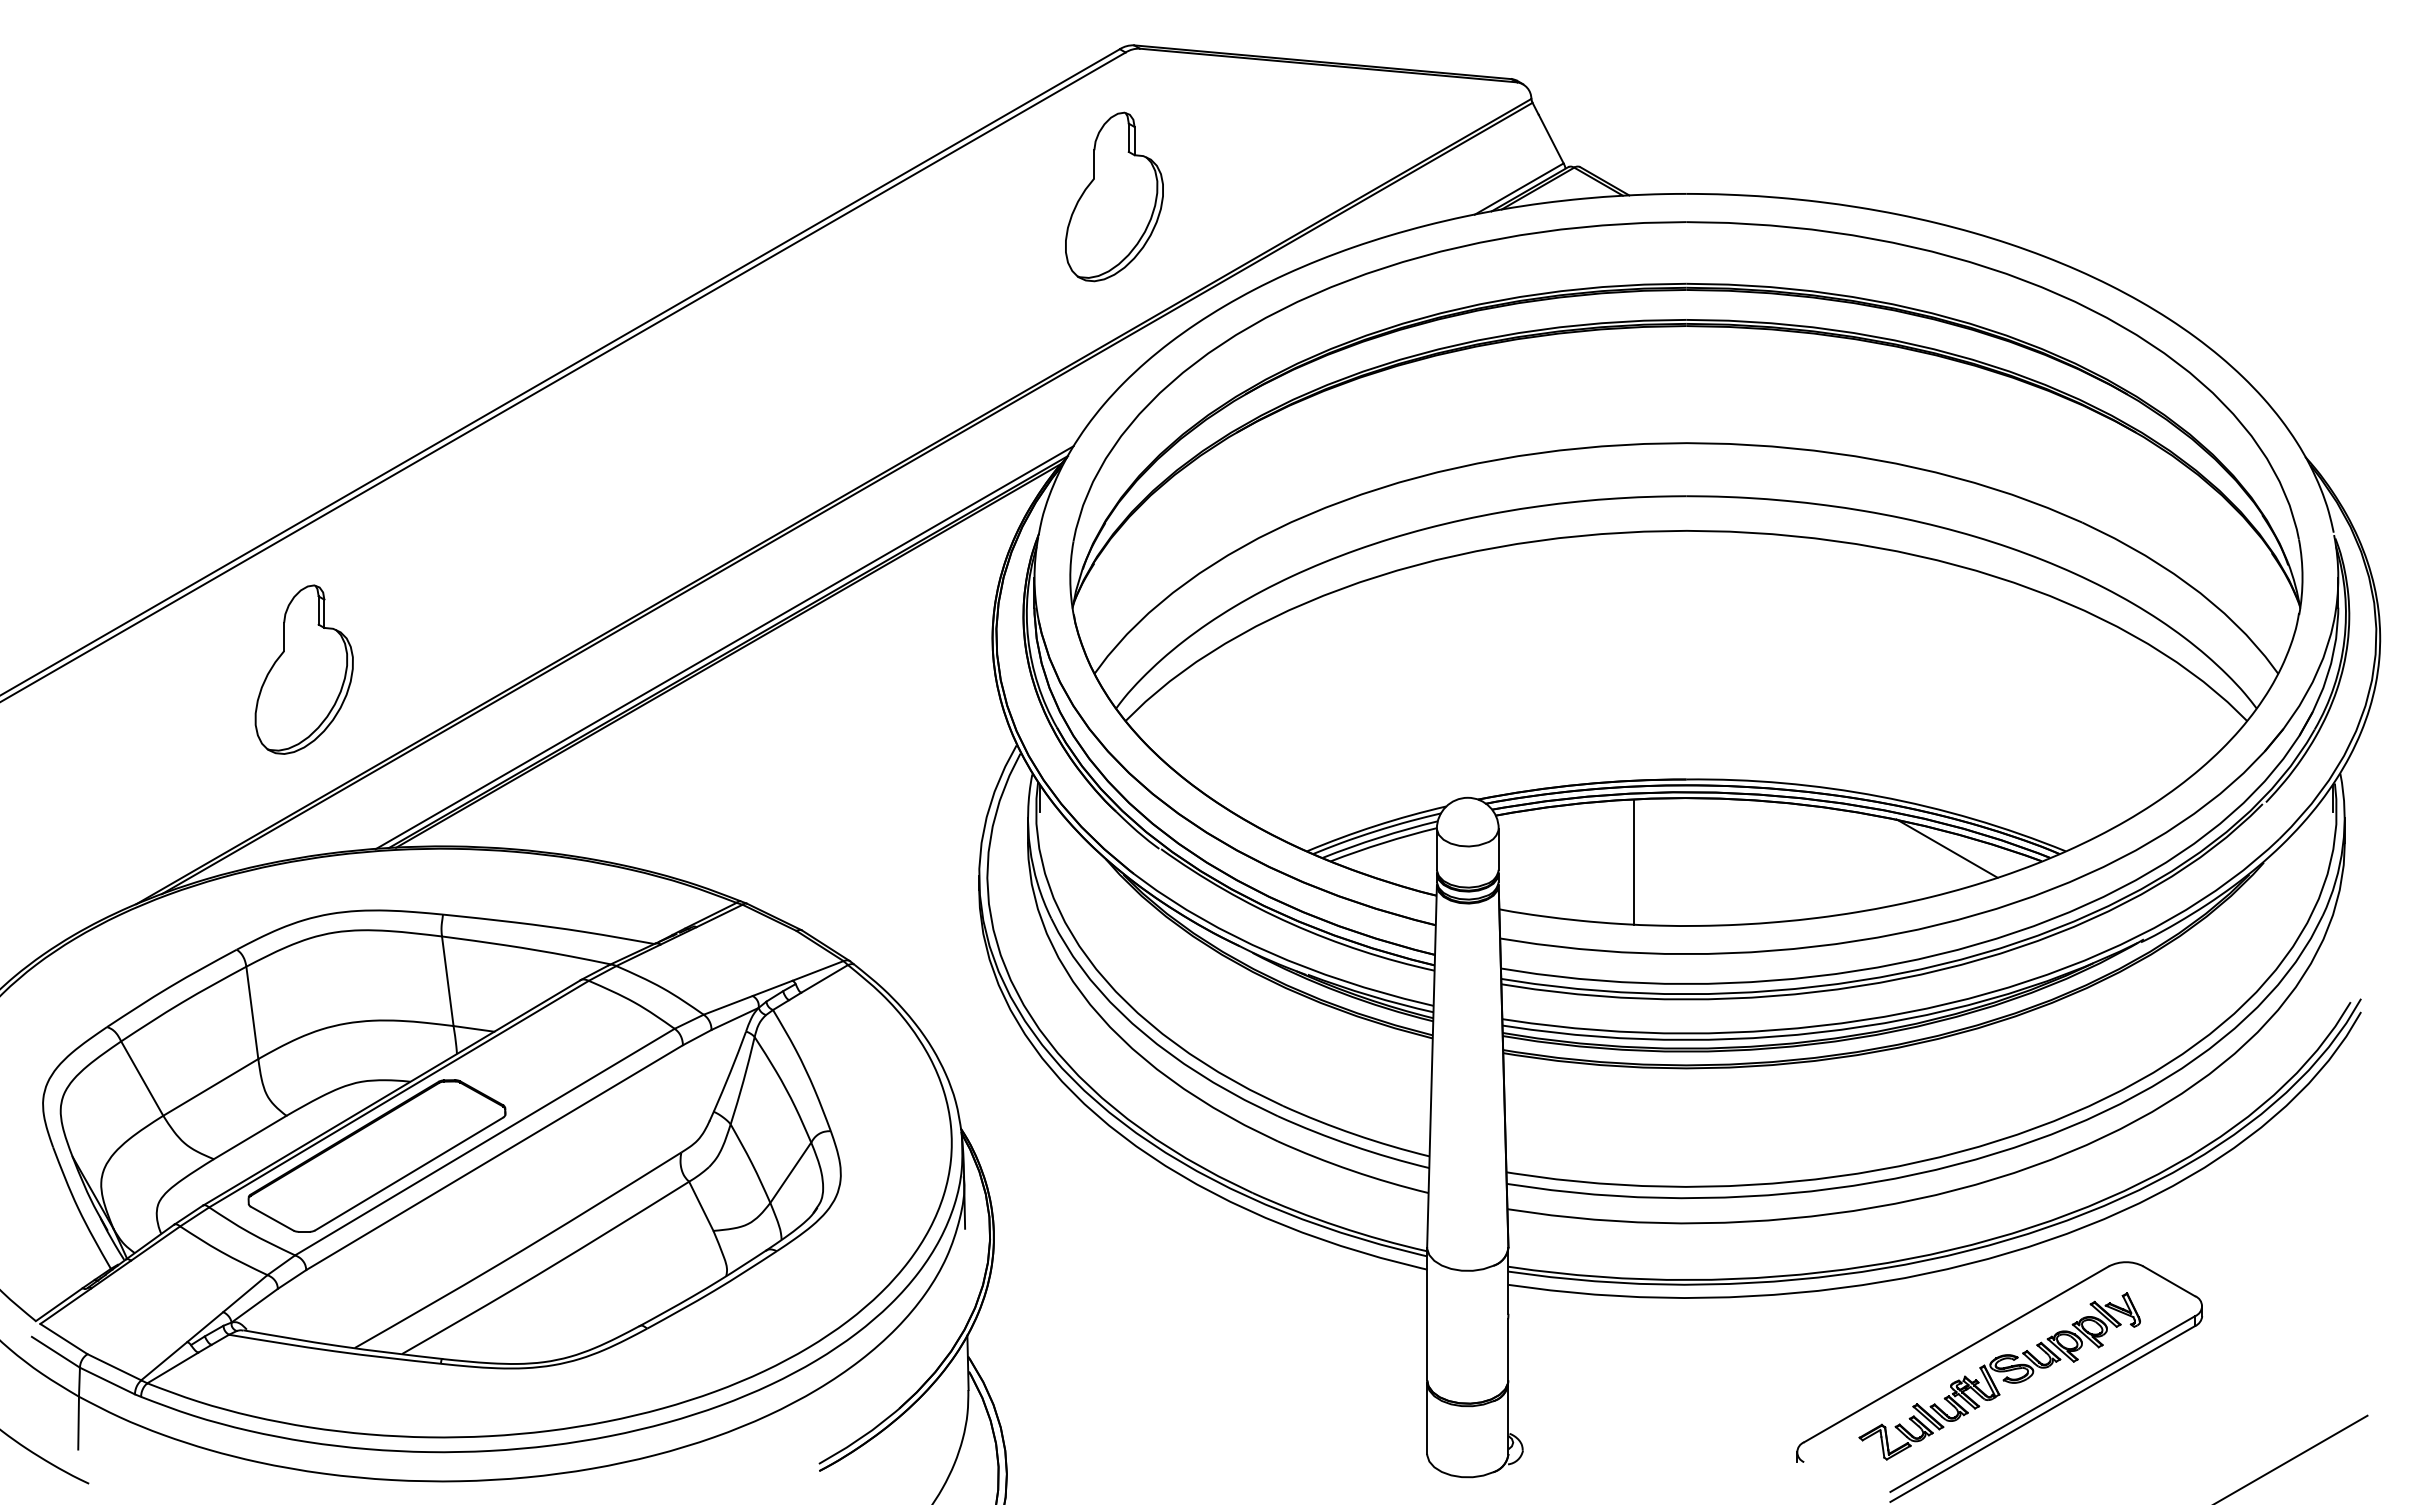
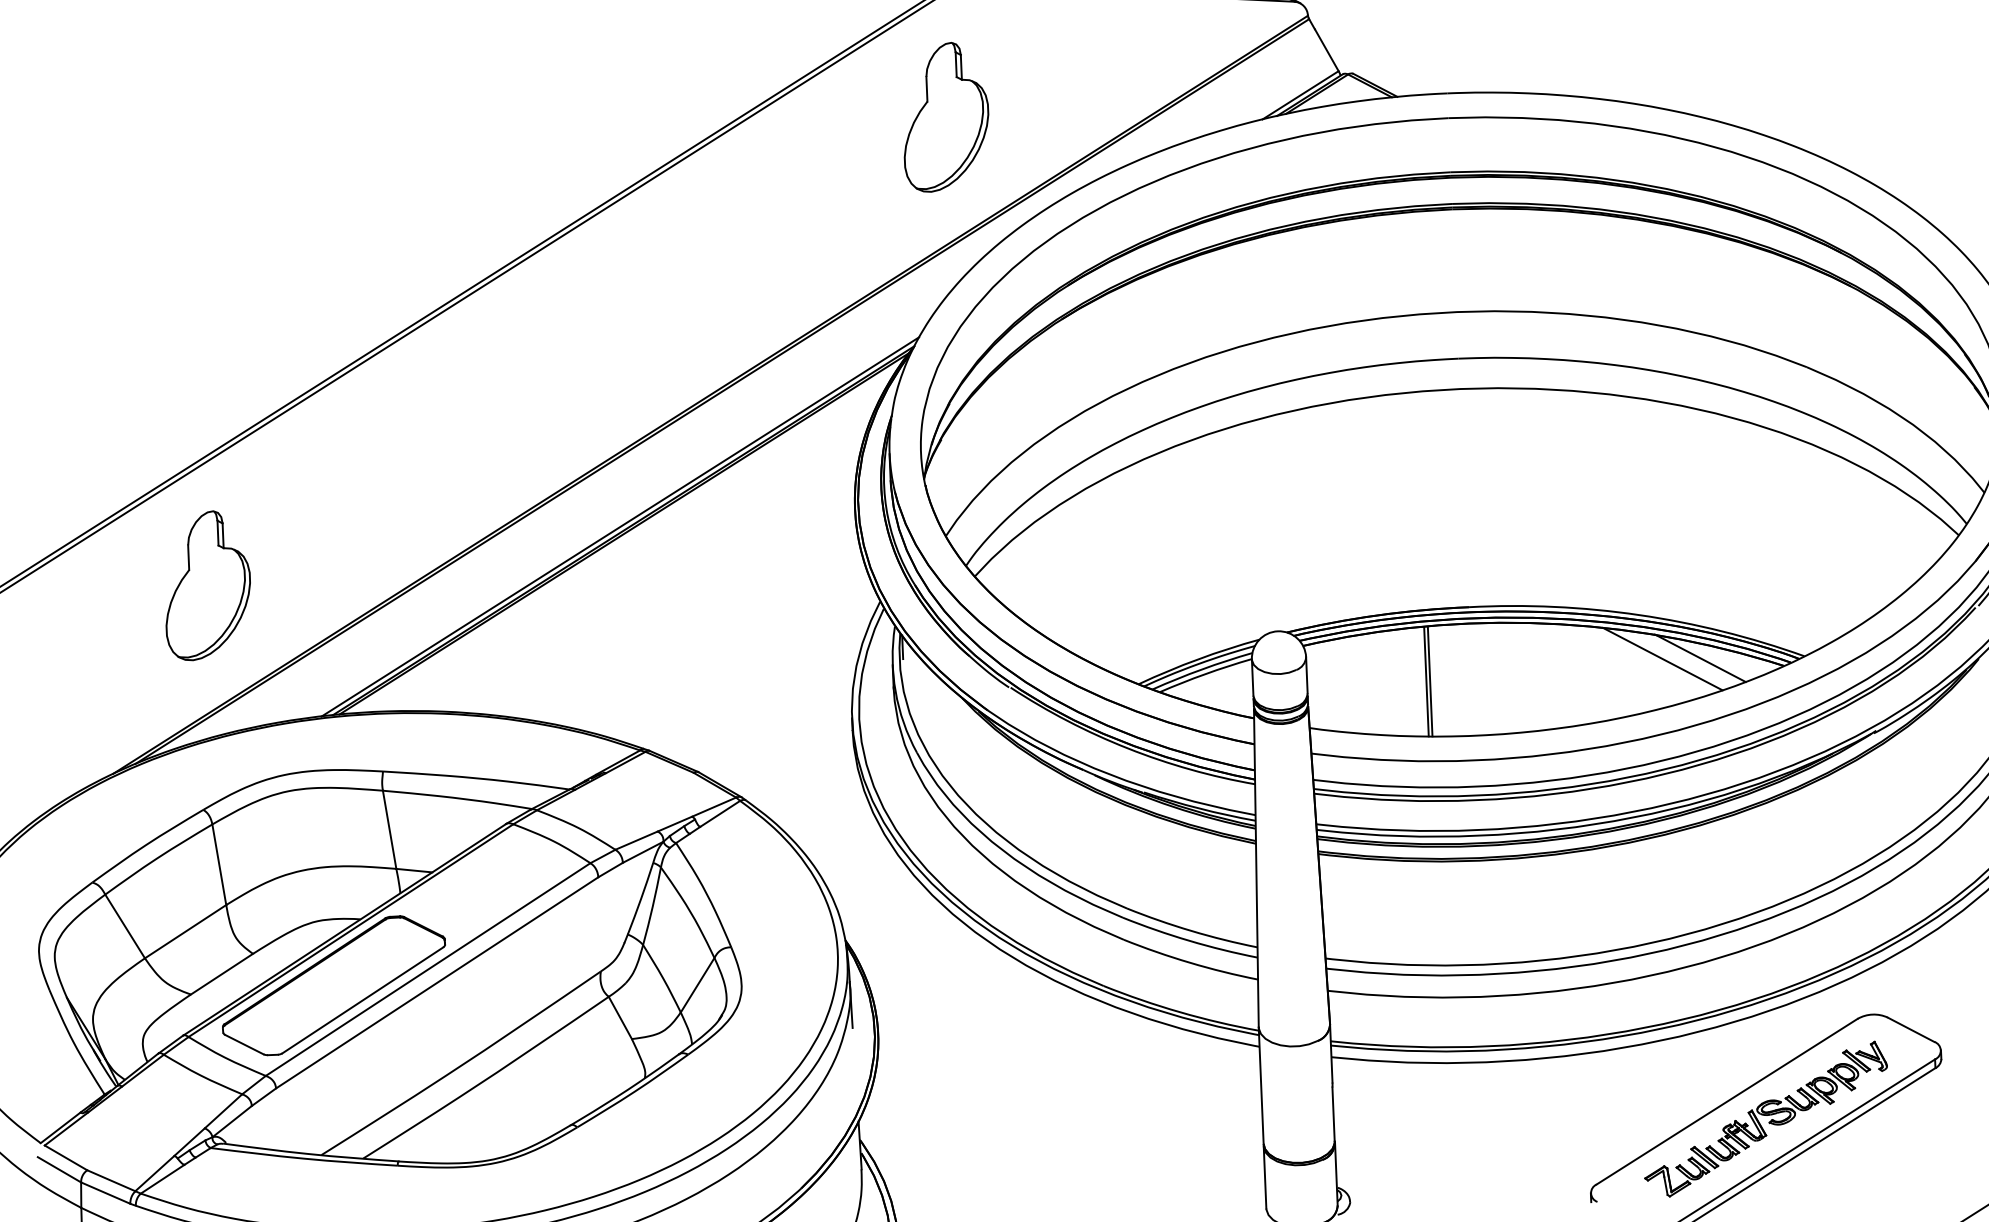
part: (303, 669) -> (206, 585), moved
line: (1903, 847) -> (1662, 658), added
line: (1638, 861) -> (1429, 680), added

